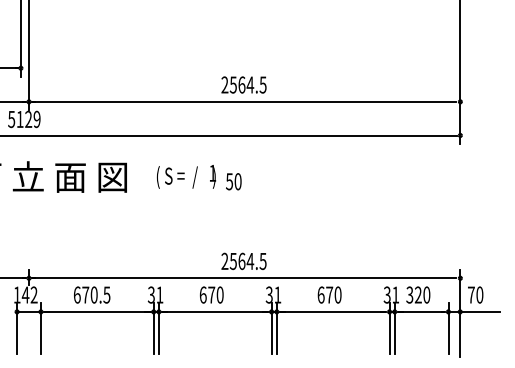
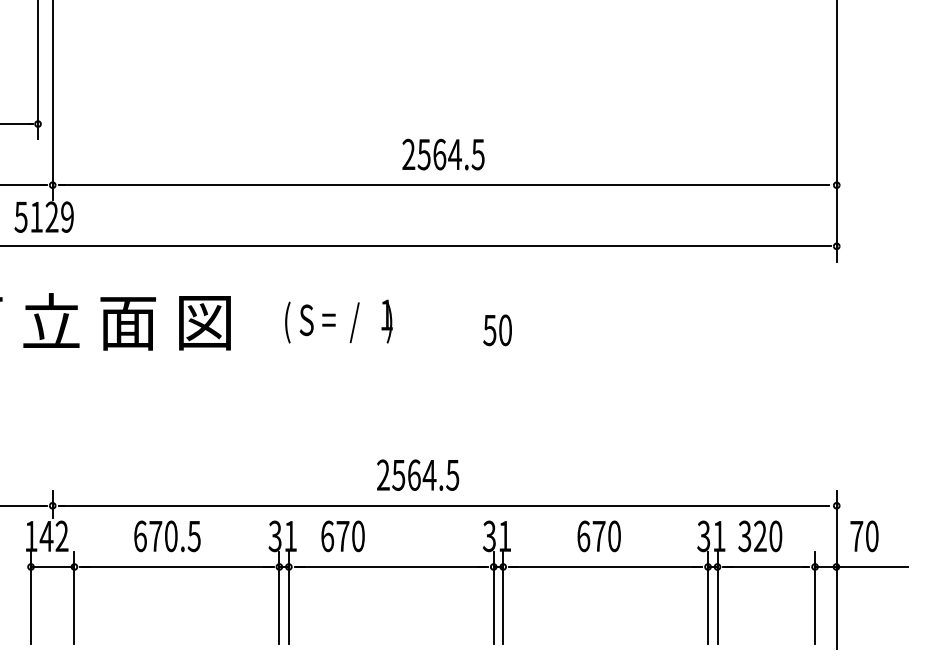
text: (233, 181) -> (497, 329), moved
text: (243, 260) -> (417, 473), moved
text: (211, 294) -> (342, 535), moved

